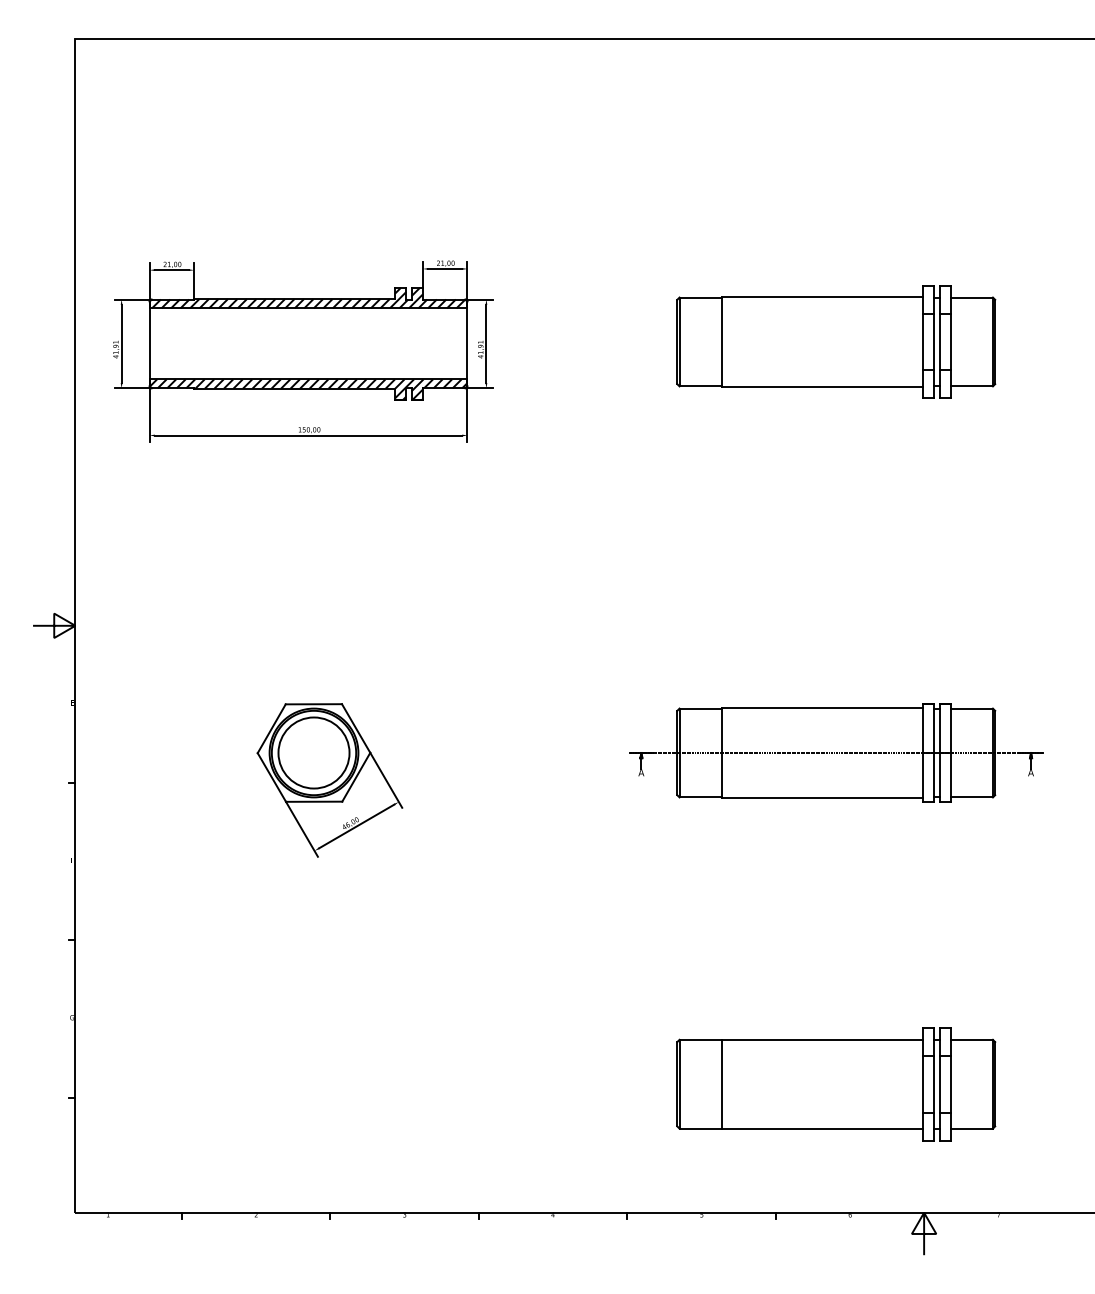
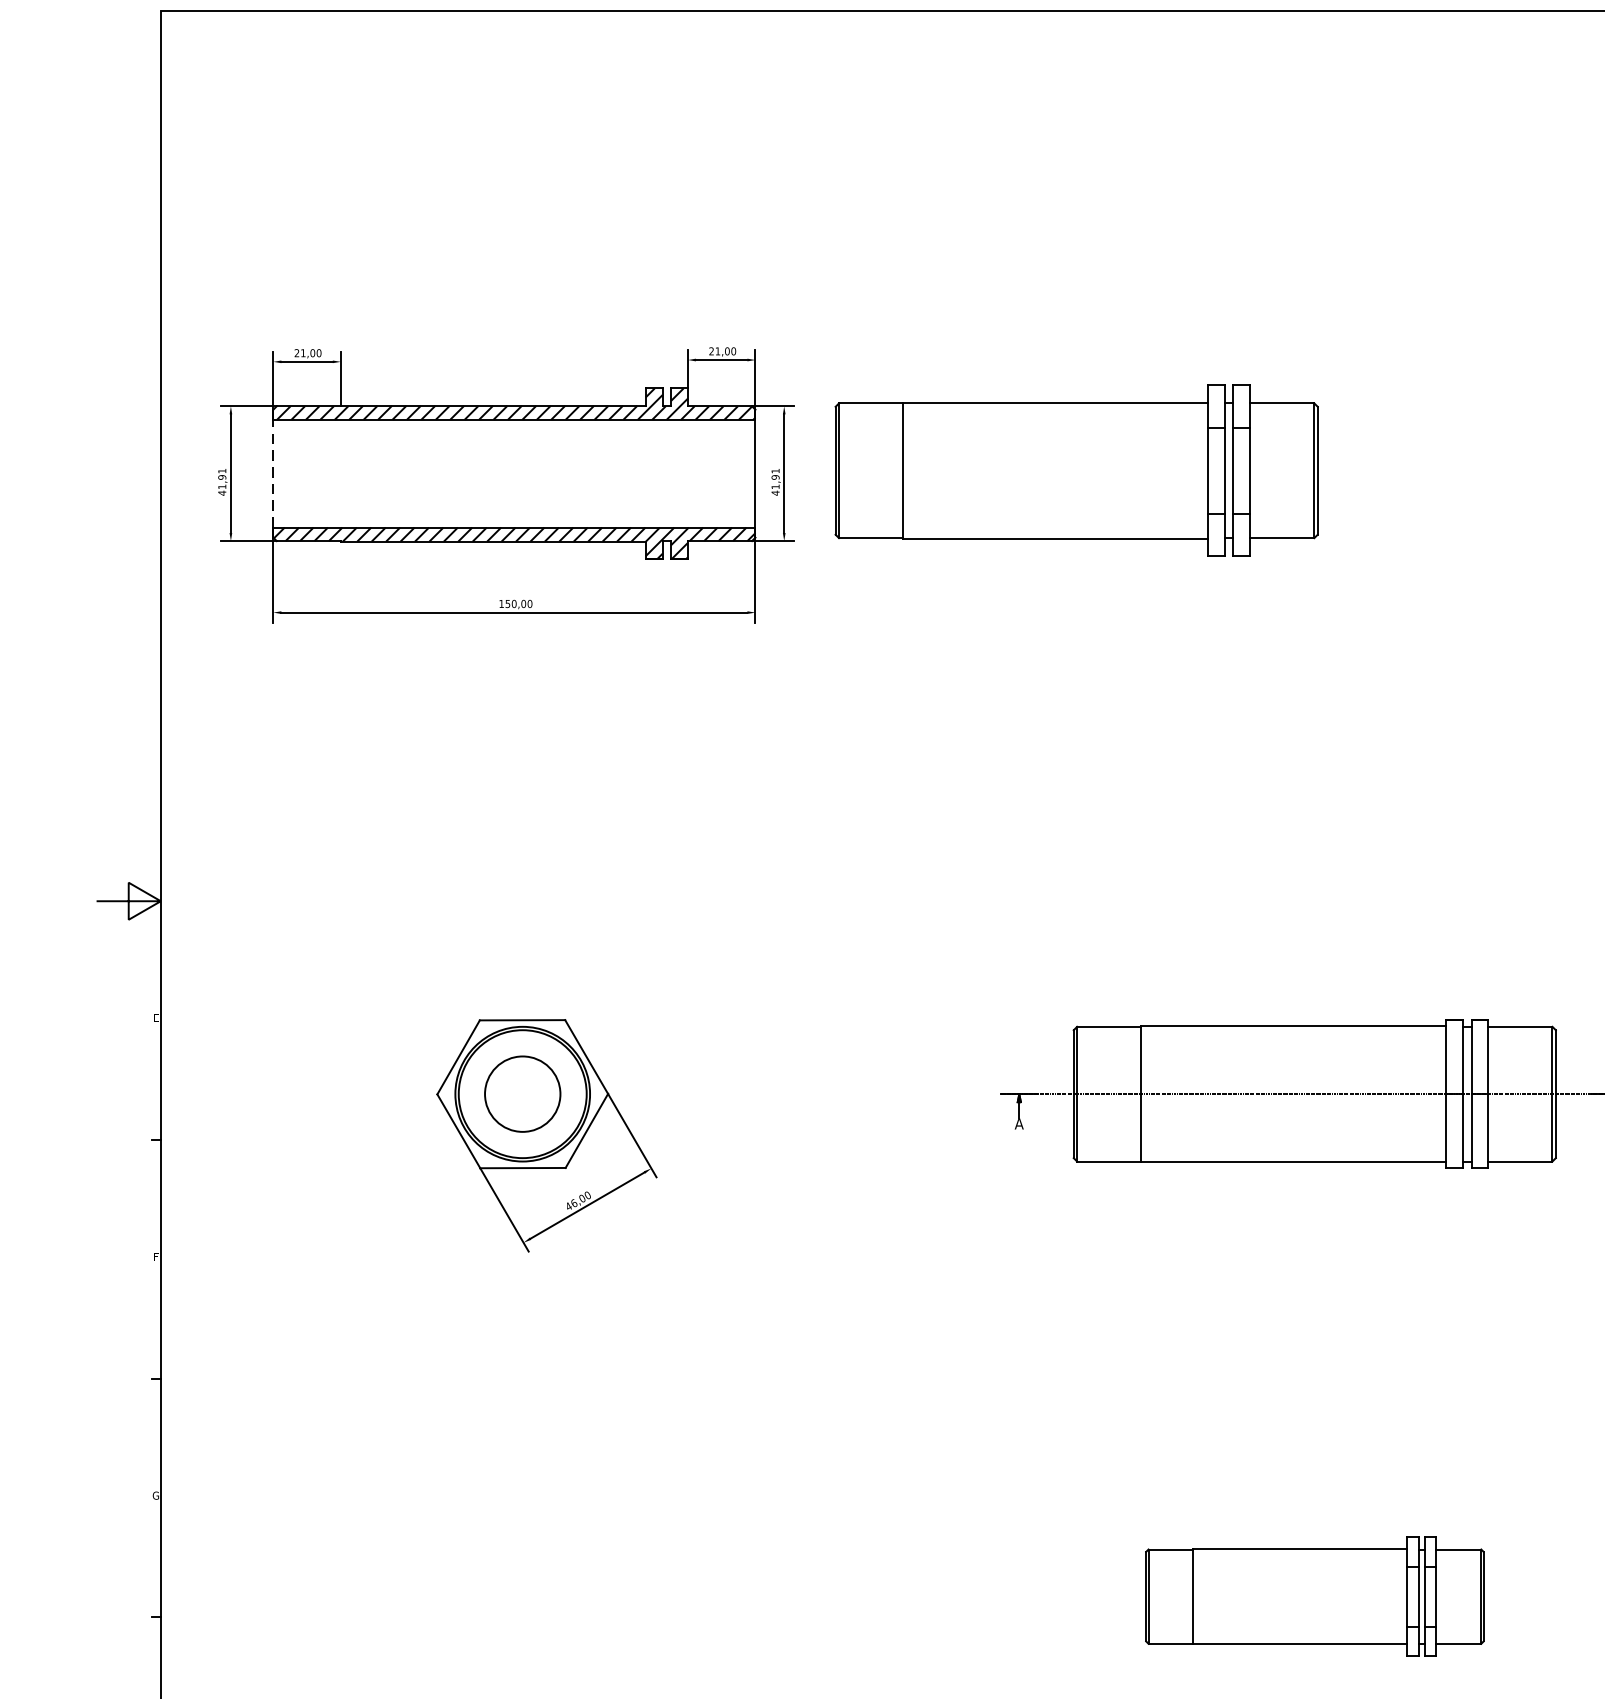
part: (836, 341) -> (1077, 470), moved
line: (149, 343) -> (273, 473), solid -> dashed
circle: (313, 752) -> (521, 1093), size x0.7
part: (836, 1084) -> (1315, 1596), size x0.7

